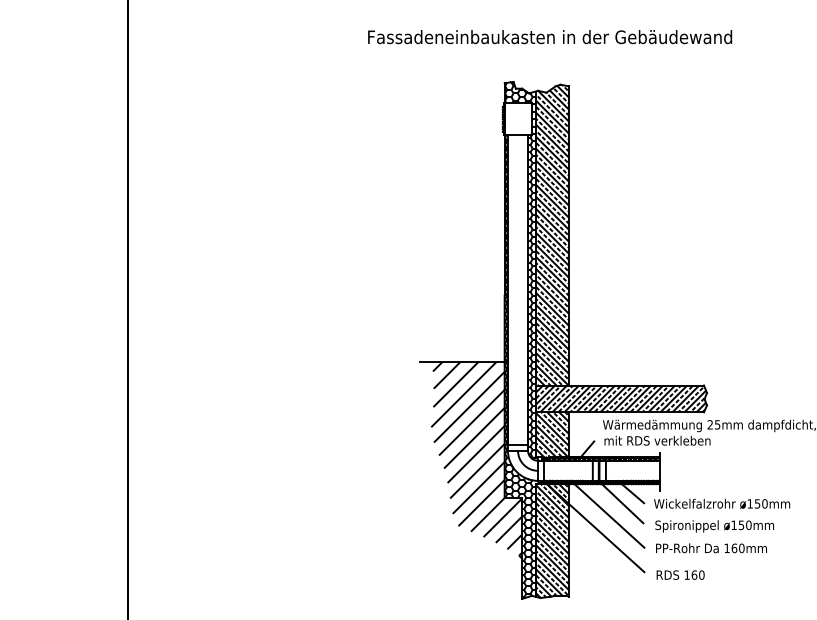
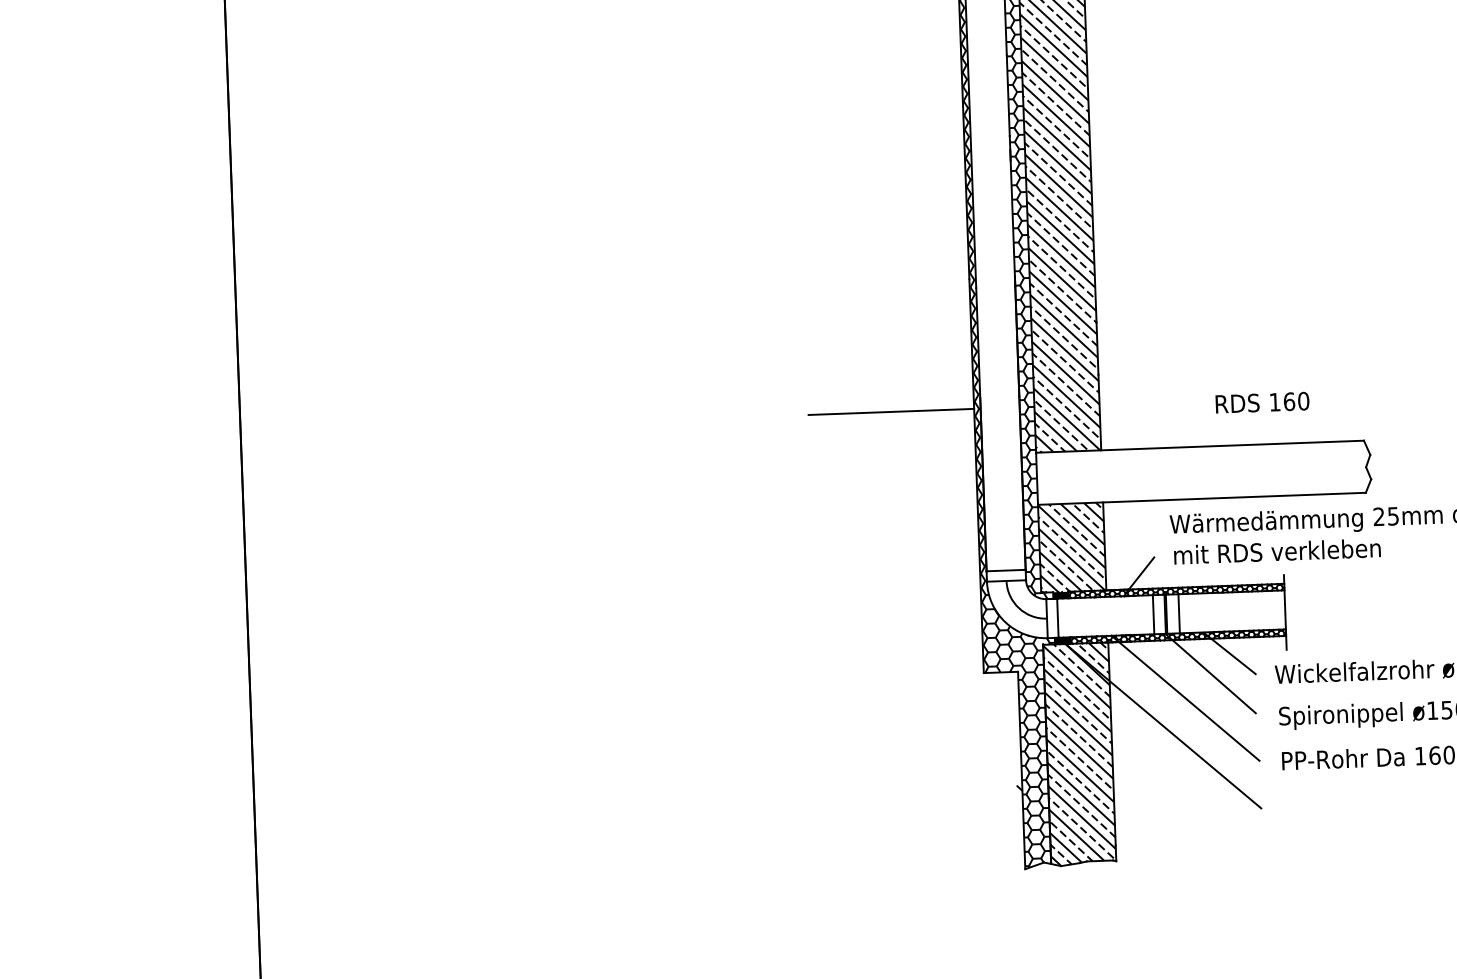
hatch: (620, 398) -> (1202, 471), removed
hatch: (476, 458) -> (926, 599), removed
text: (680, 574) -> (1262, 401), moved

